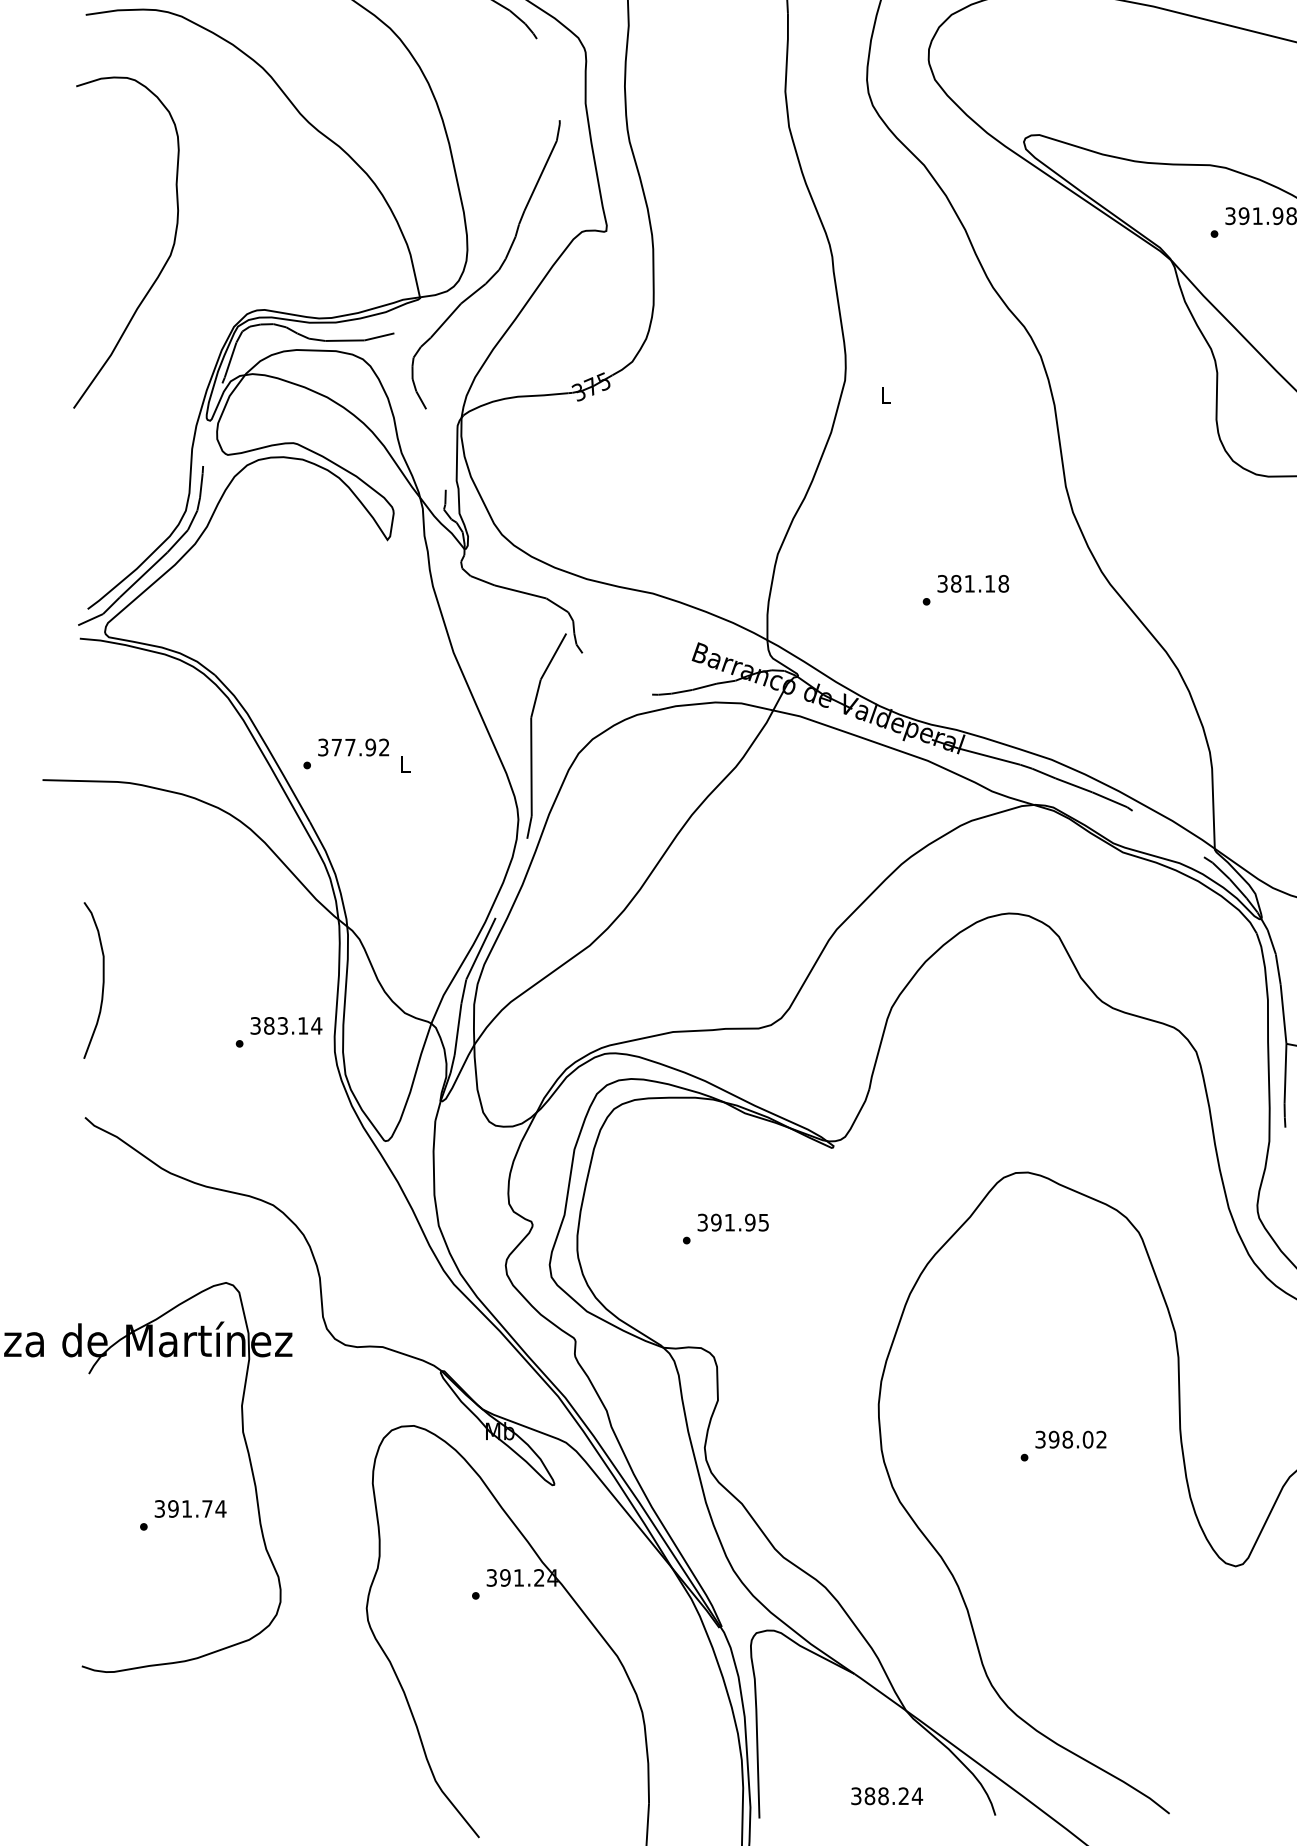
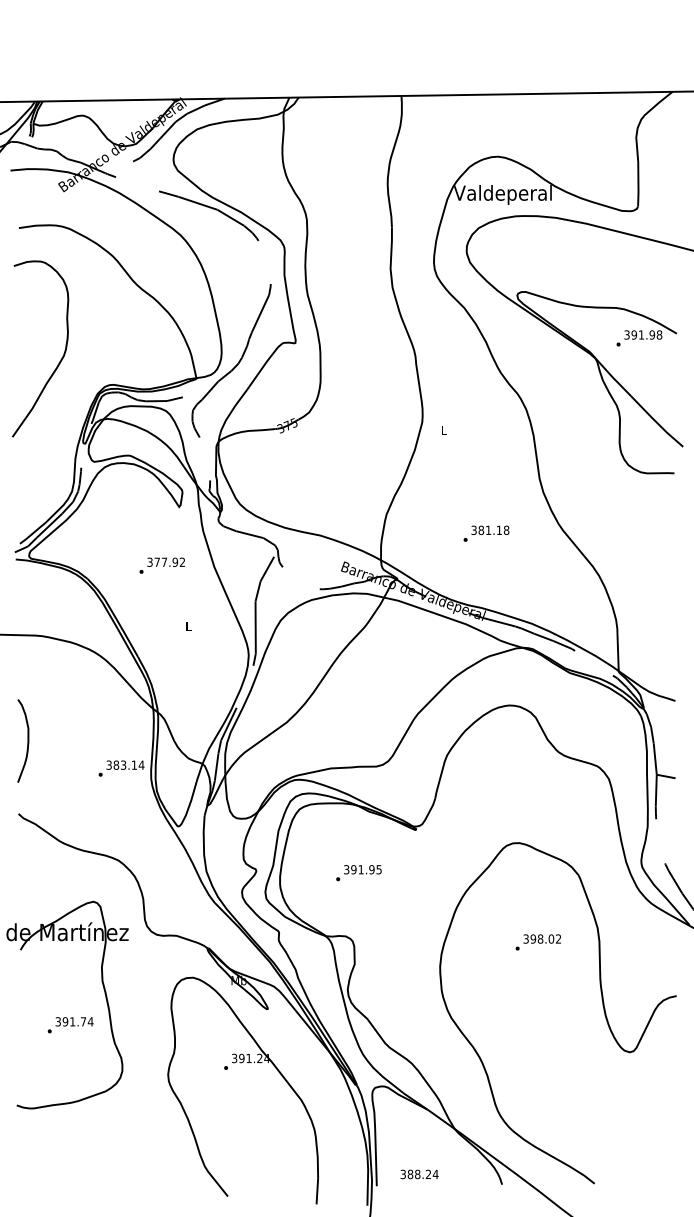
text: (344, 753) -> (161, 565), moved
text: (1061, 1446) -> (537, 942), moved
text: (886, 1796) -> (419, 1174), moved

